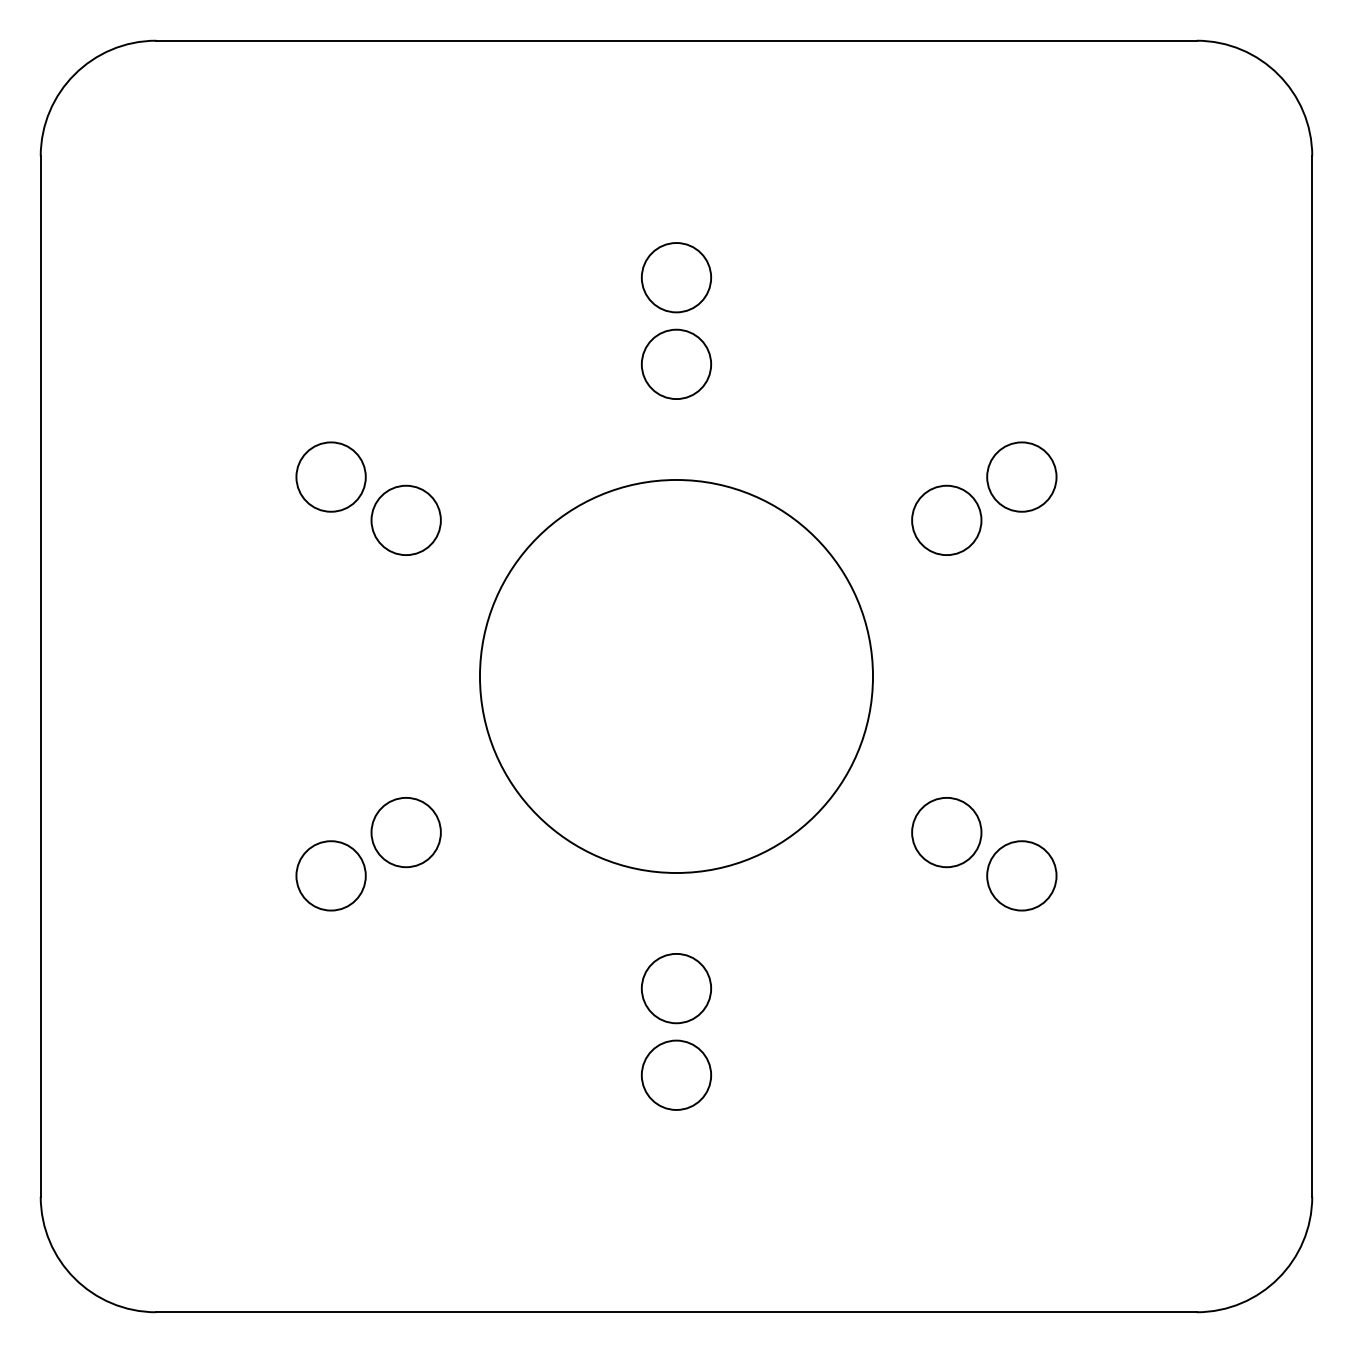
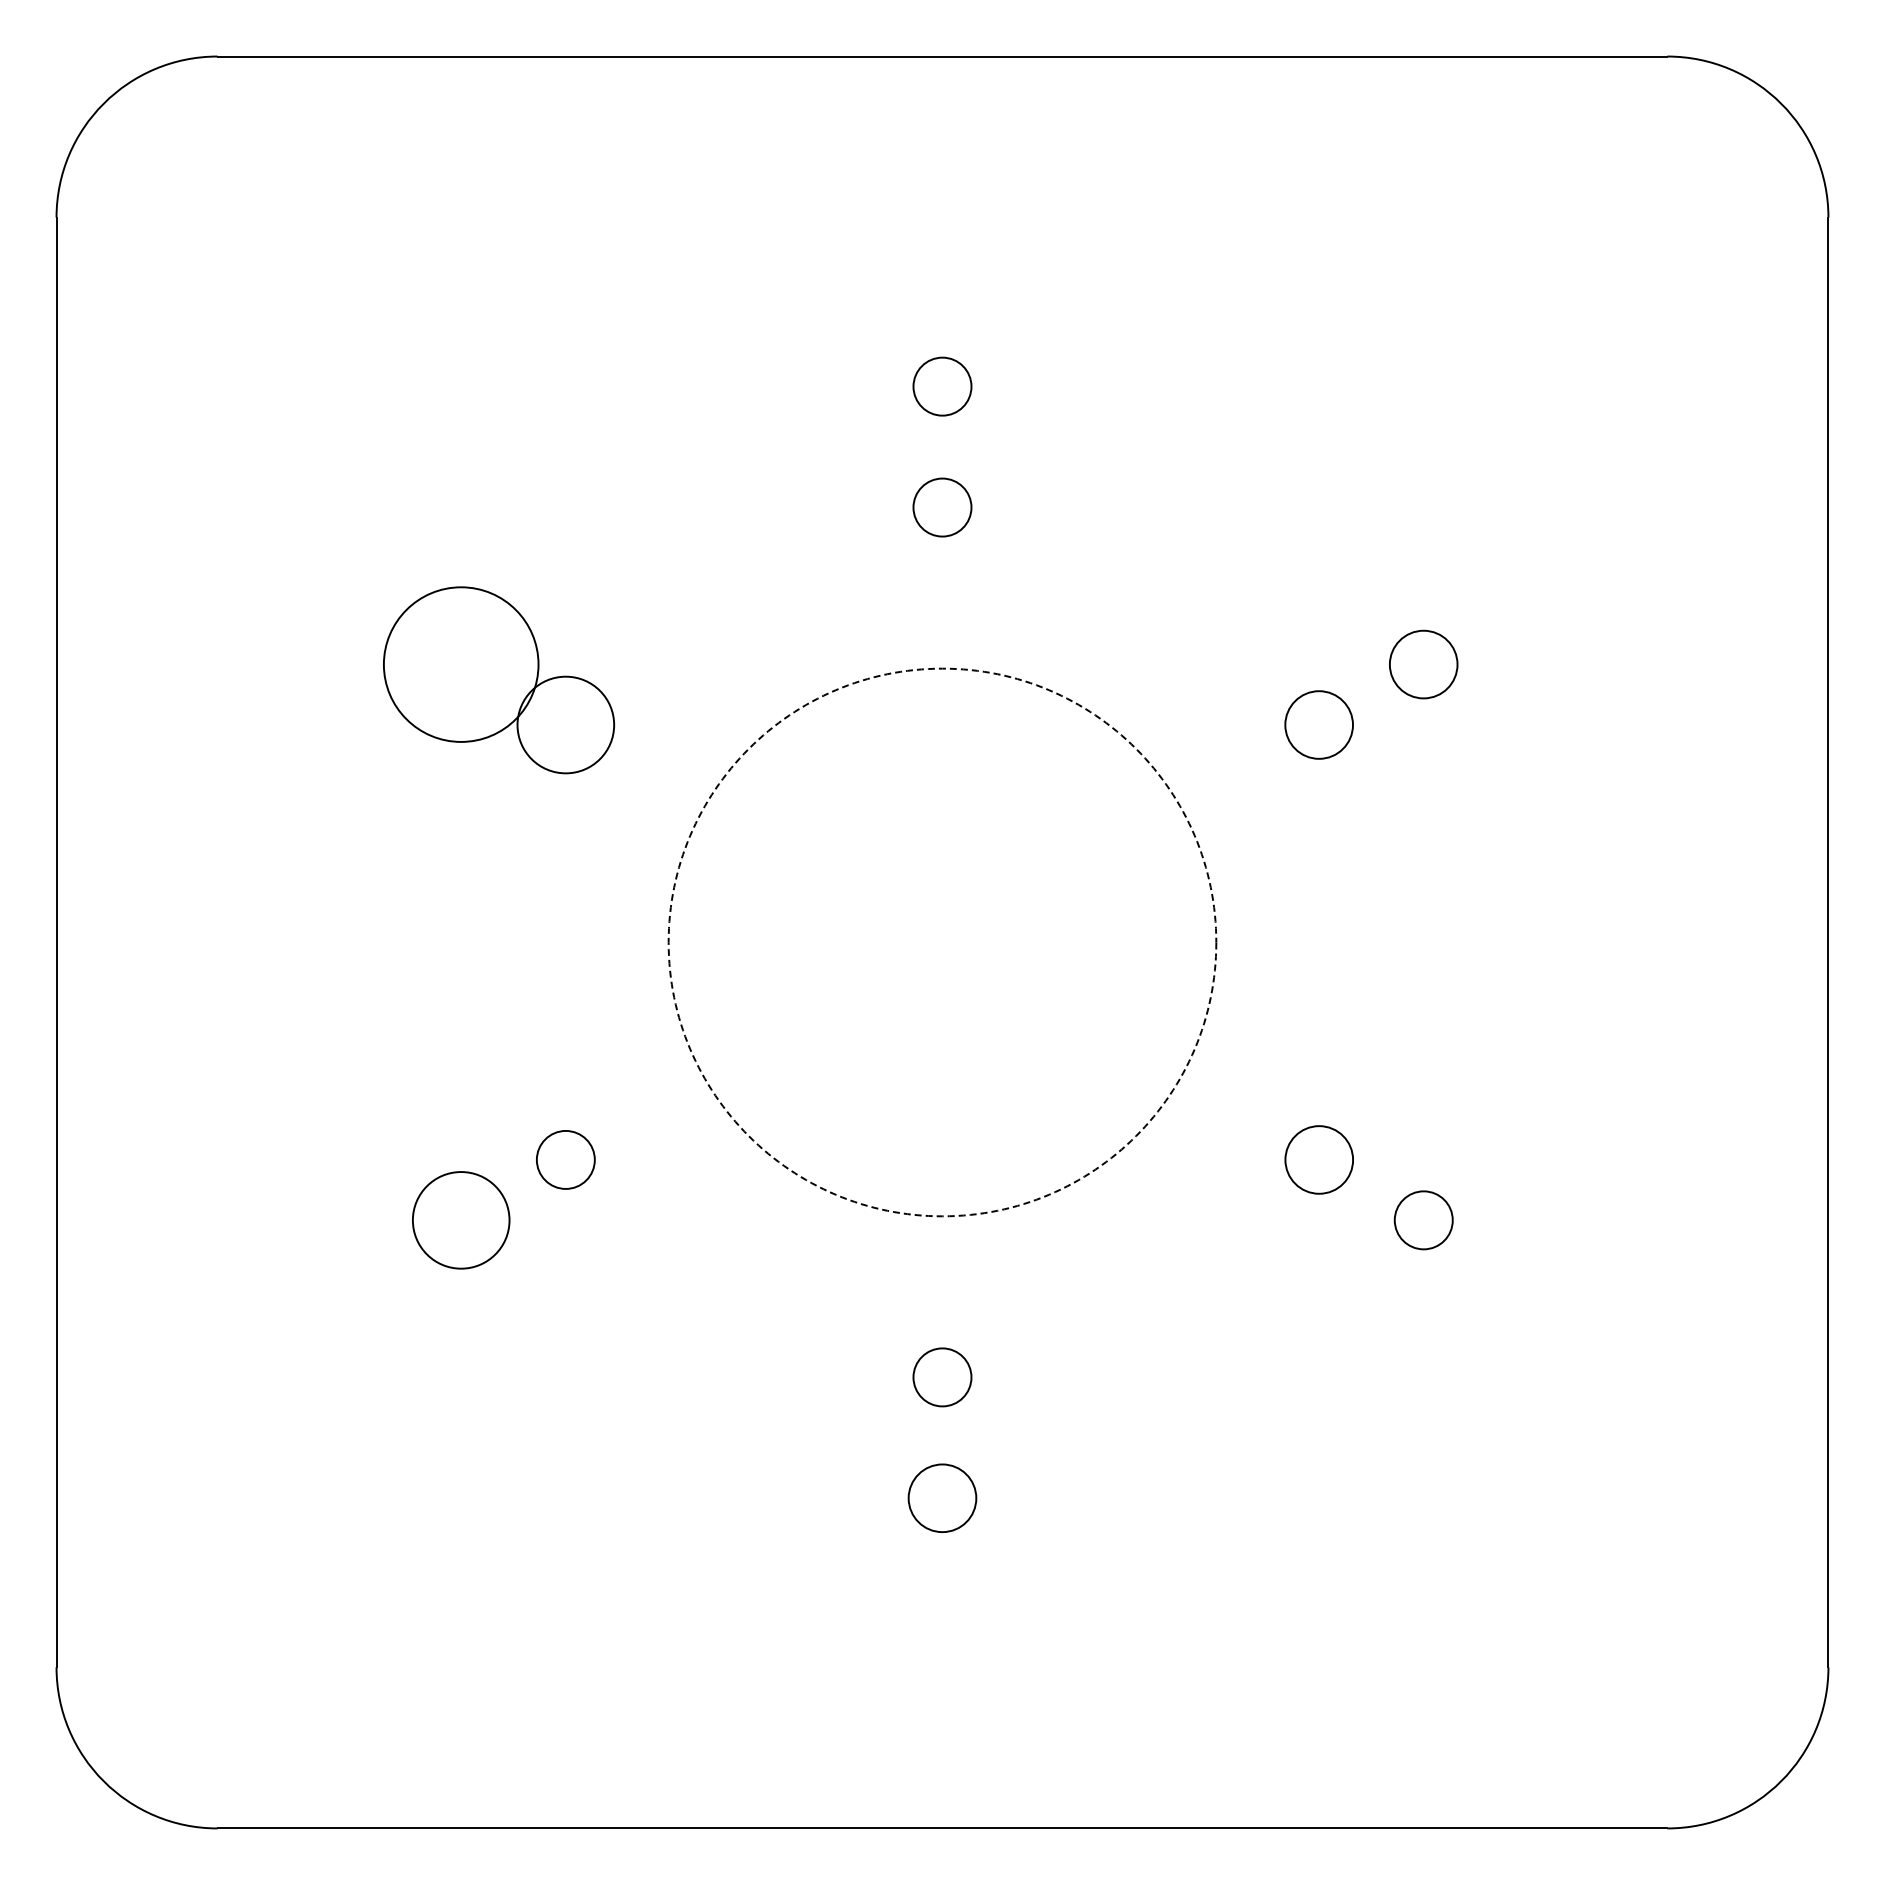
circle: (676, 277) -> (942, 386), size x0.6
circle: (676, 364) -> (942, 507), size x0.6
circle: (330, 477) -> (460, 664), size x1.6
circle: (1021, 477) -> (1423, 664), size x0.7
circle: (946, 520) -> (1318, 724), size x0.7
circle: (676, 676) -> (942, 942), solid -> dashed
circle: (405, 832) -> (565, 1159), size x0.6
circle: (947, 832) -> (1319, 1159), size x0.7
circle: (1021, 875) -> (1423, 1220), size x0.6
circle: (676, 988) -> (942, 1377), size x0.6
circle: (676, 1075) -> (942, 1498), size x0.7

